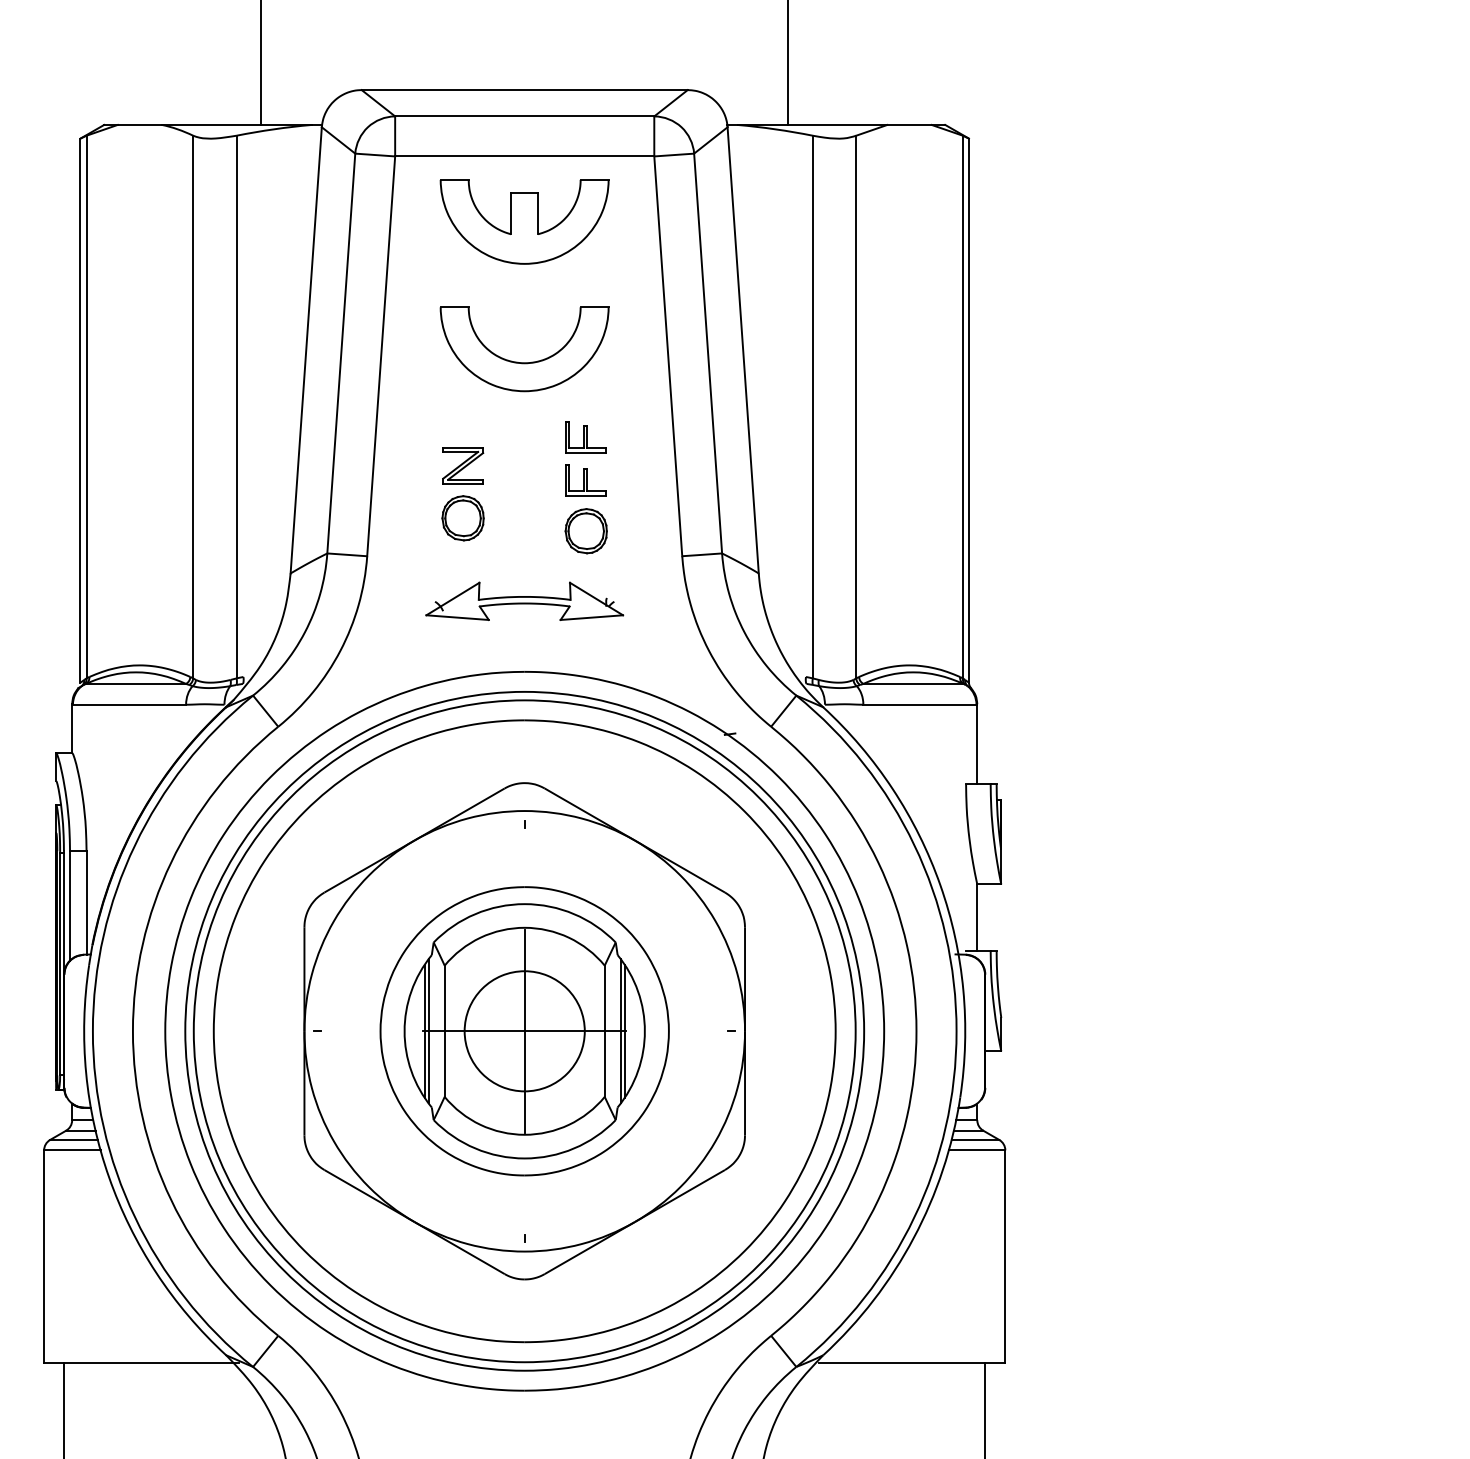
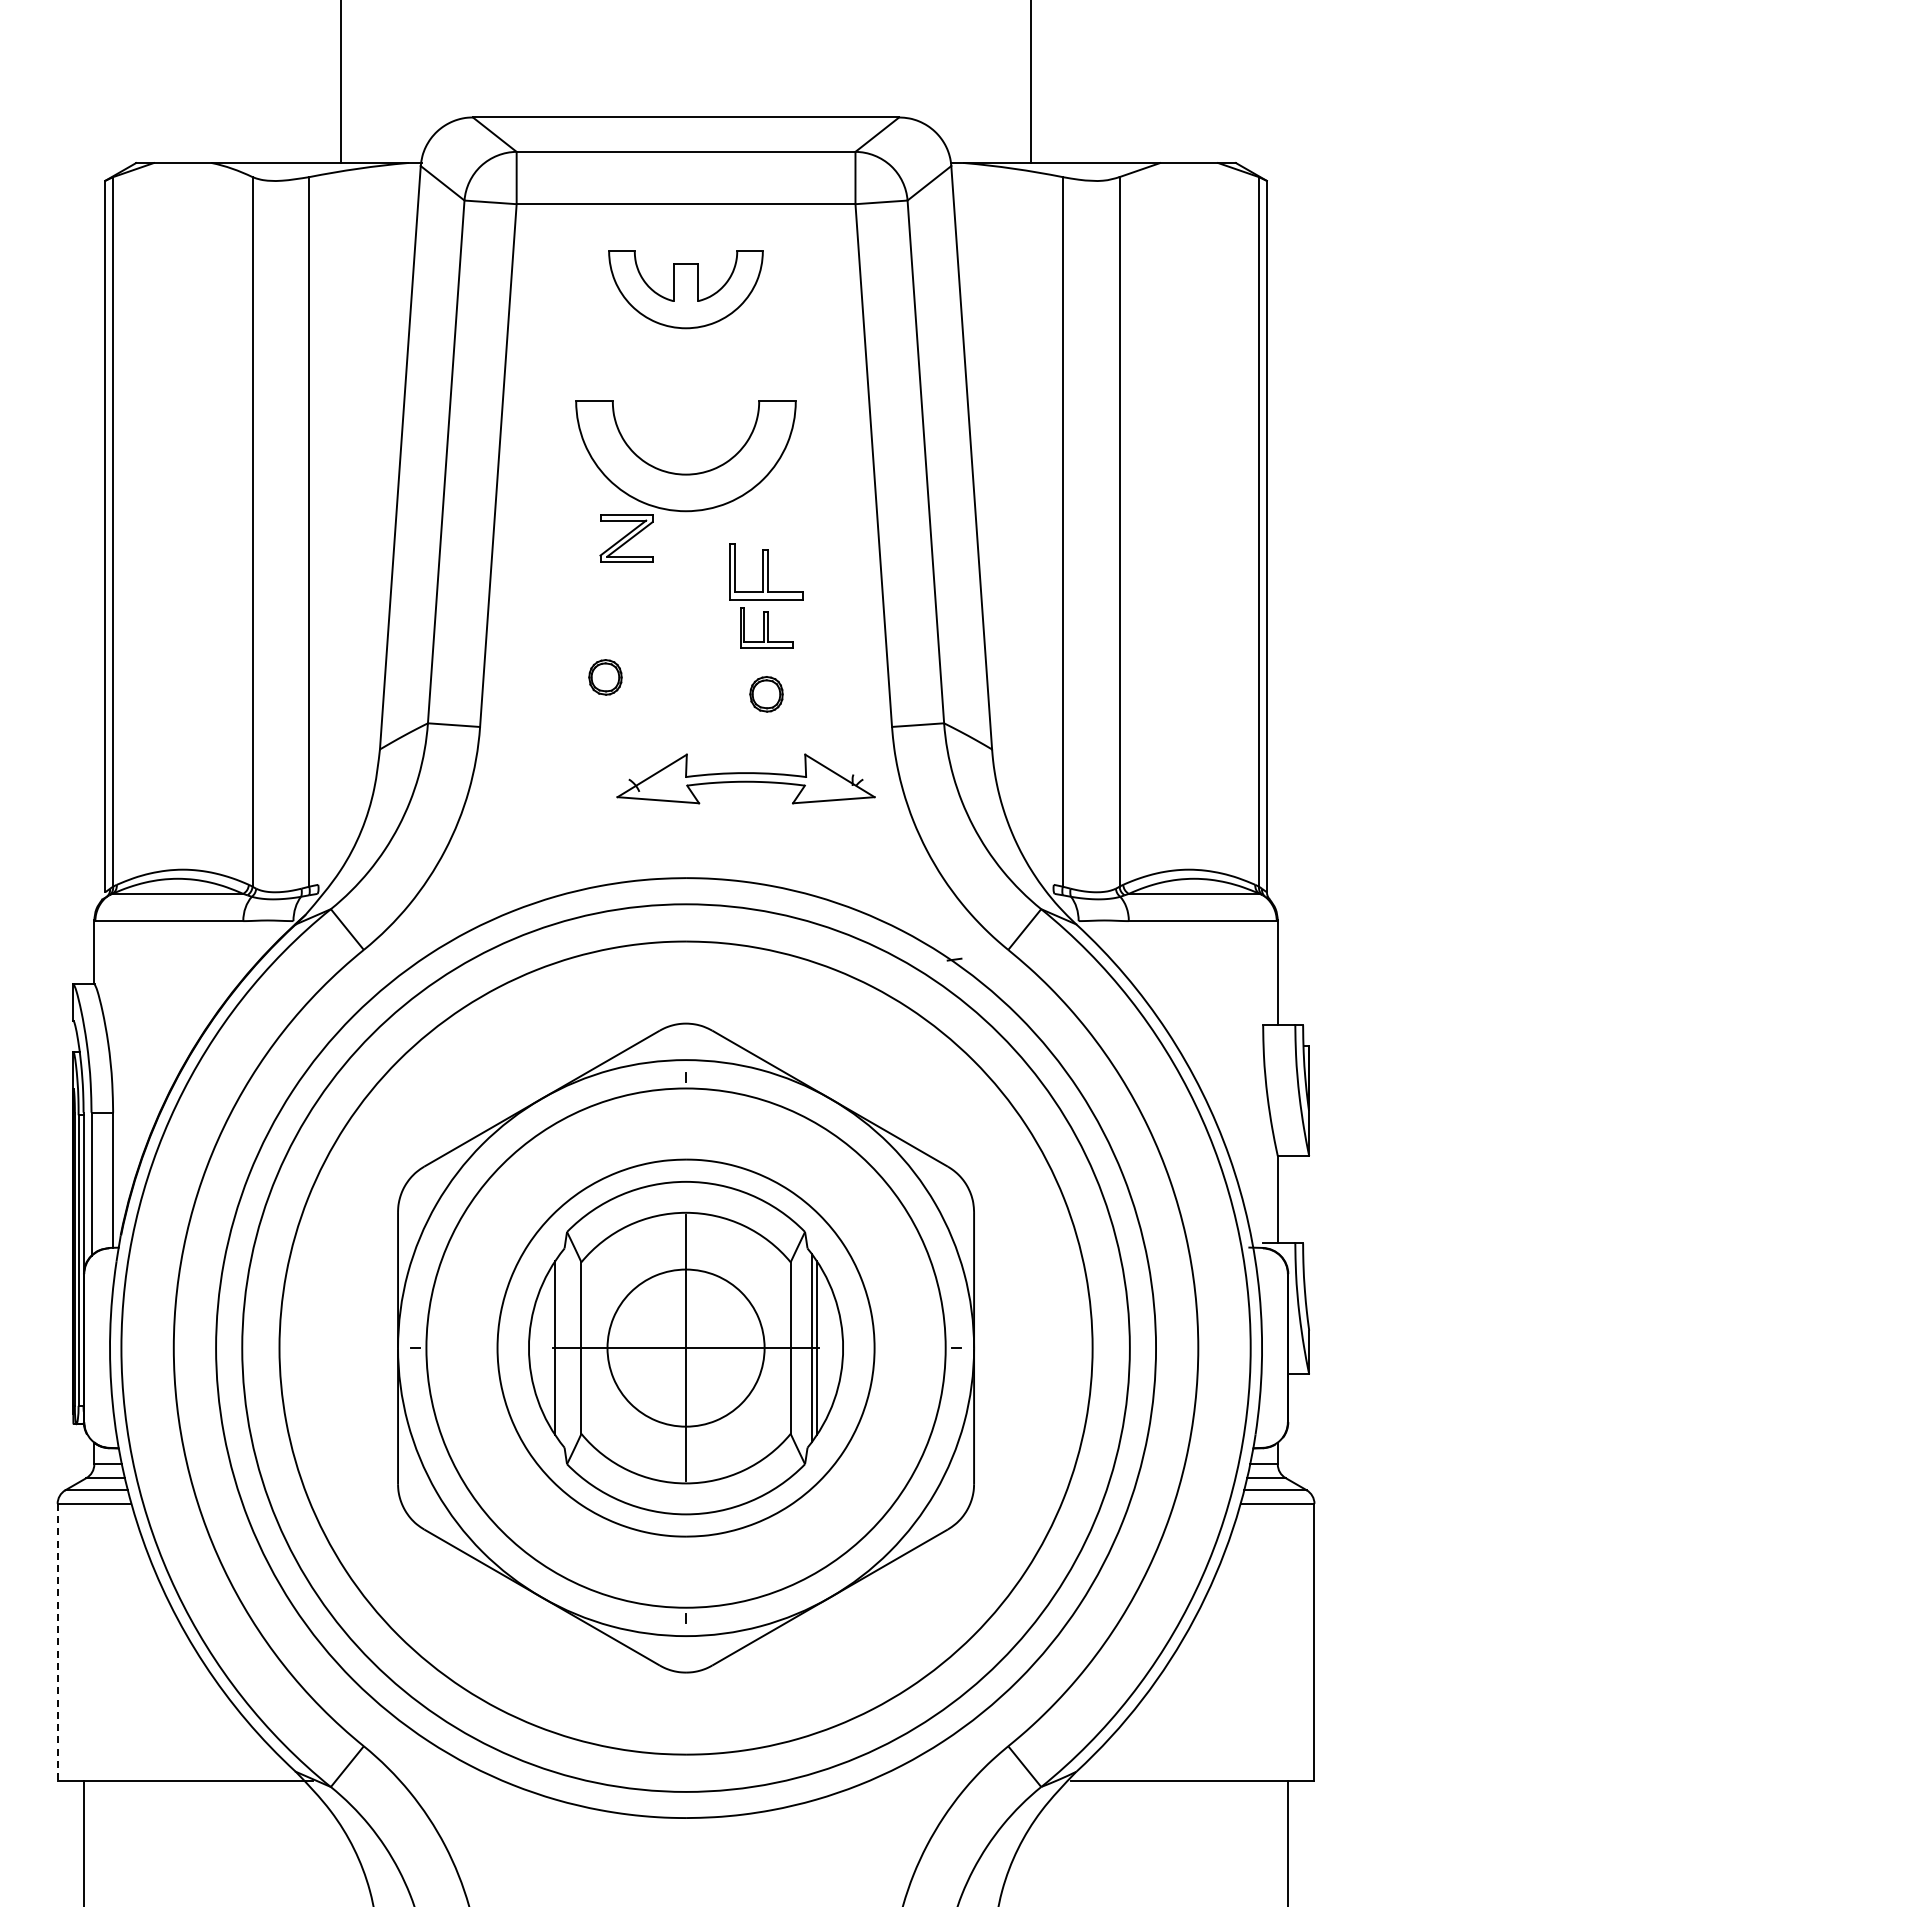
part: (524, 221) -> (685, 289), size x0.7
part: (586, 436) -> (766, 570), size x1.4
part: (463, 465) -> (626, 538), moved
part: (463, 518) -> (605, 677), size x0.6
part: (586, 531) -> (766, 694), size x0.6
part: (524, 601) -> (745, 778), moved
line: (428, 1030) -> (560, 1347), removed
circle: (524, 1030) -> (685, 1347), size x0.6
line: (44, 1256) -> (57, 1642), solid -> dashed

